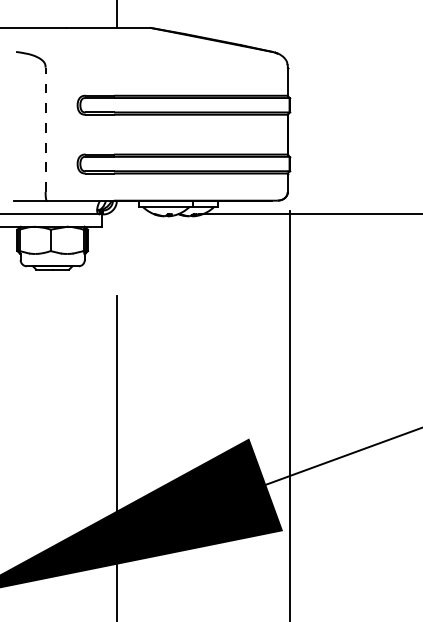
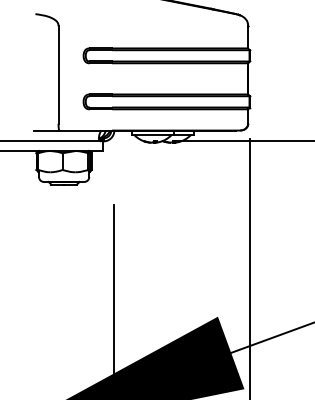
line: (45, 129) -> (58, 74), dashed -> solid

